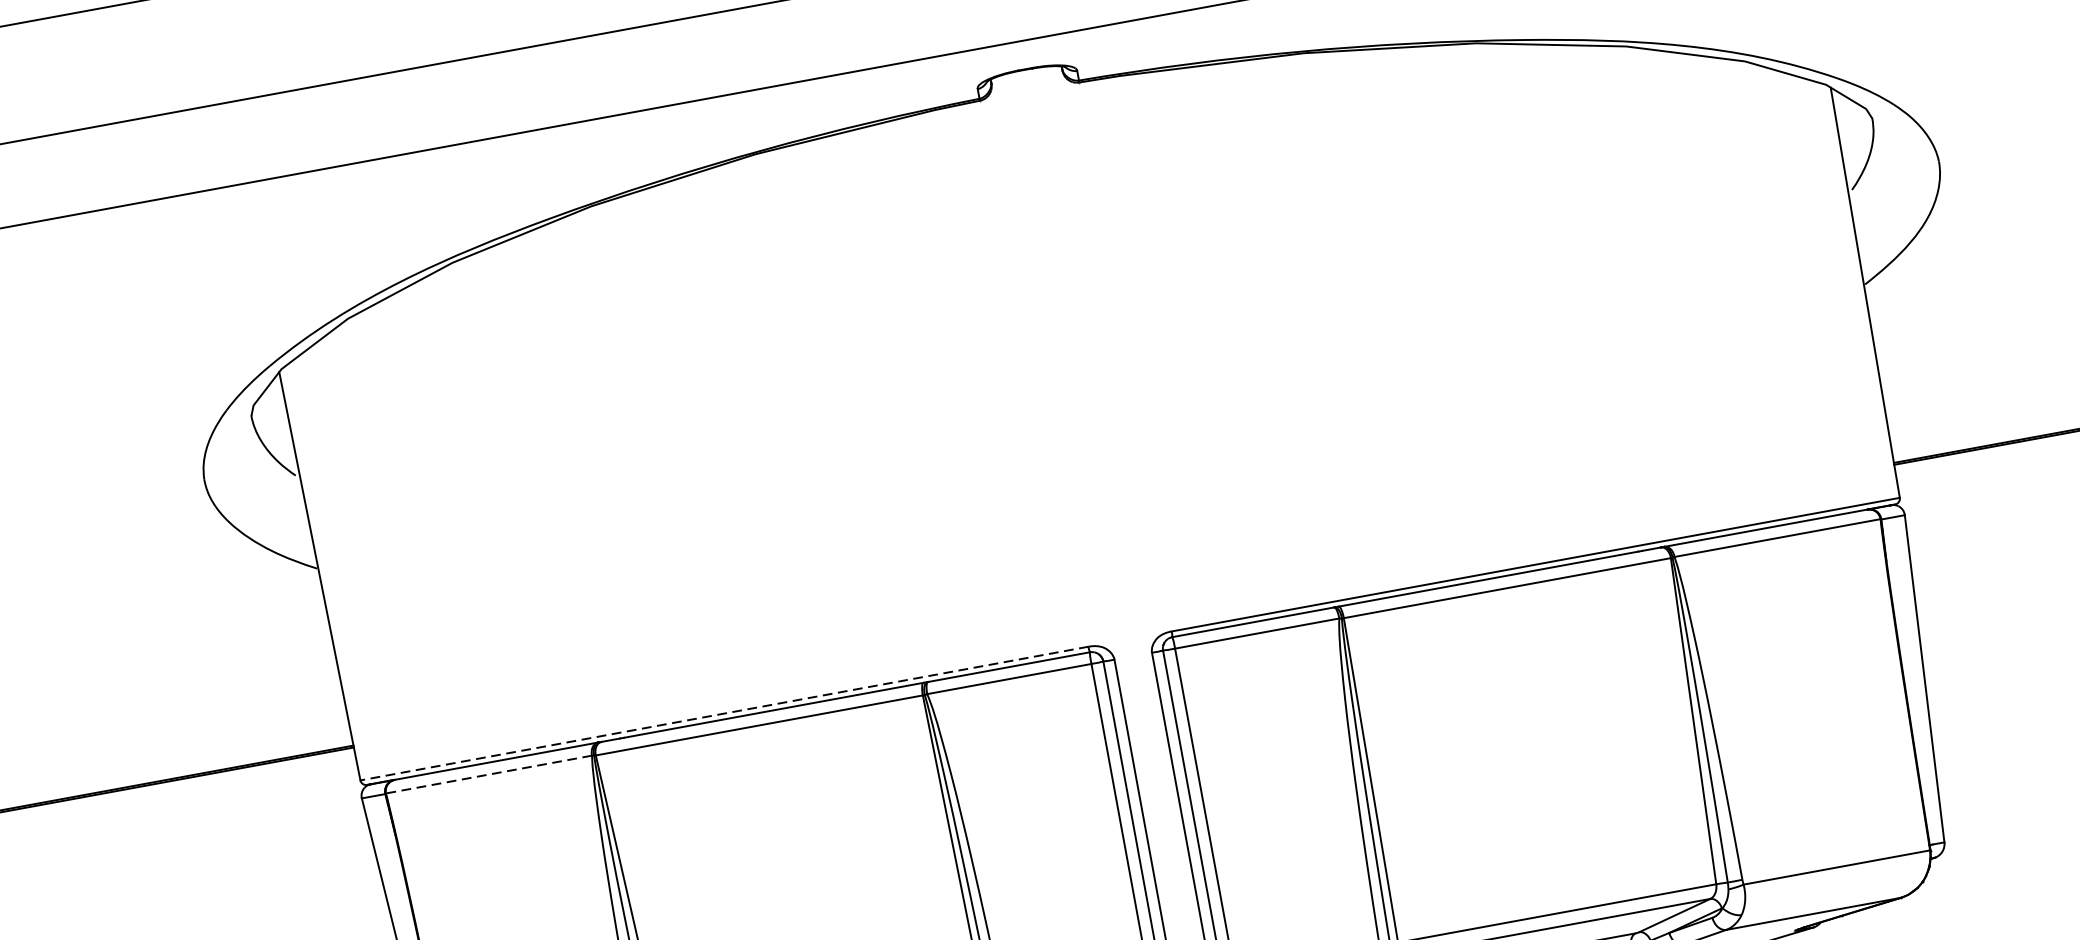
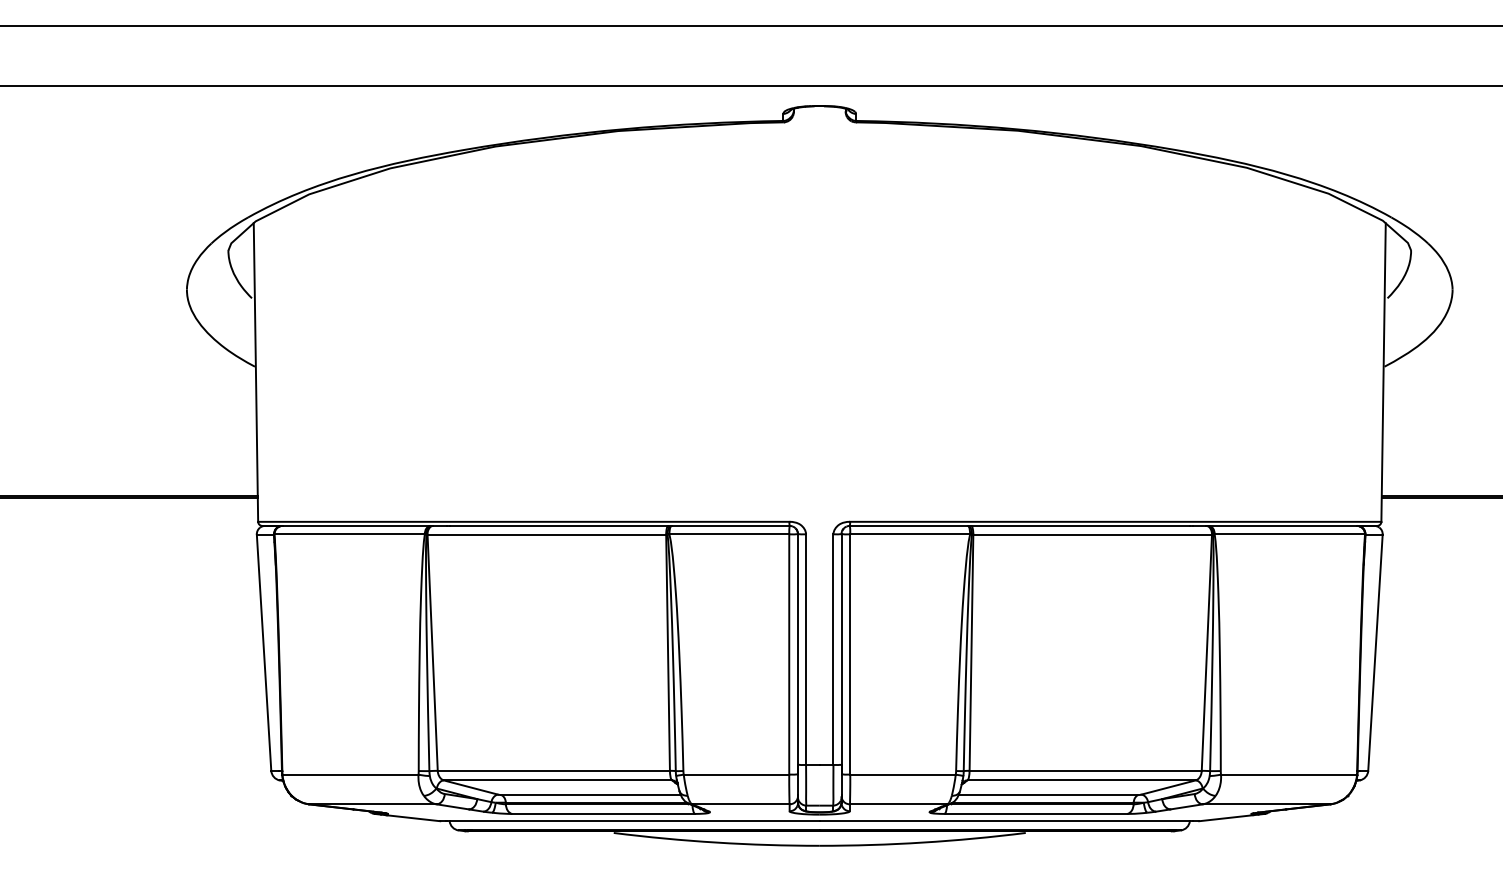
line: (723, 713) -> (523, 521), dashed -> solid
line: (488, 774) -> (349, 534), dashed -> solid

